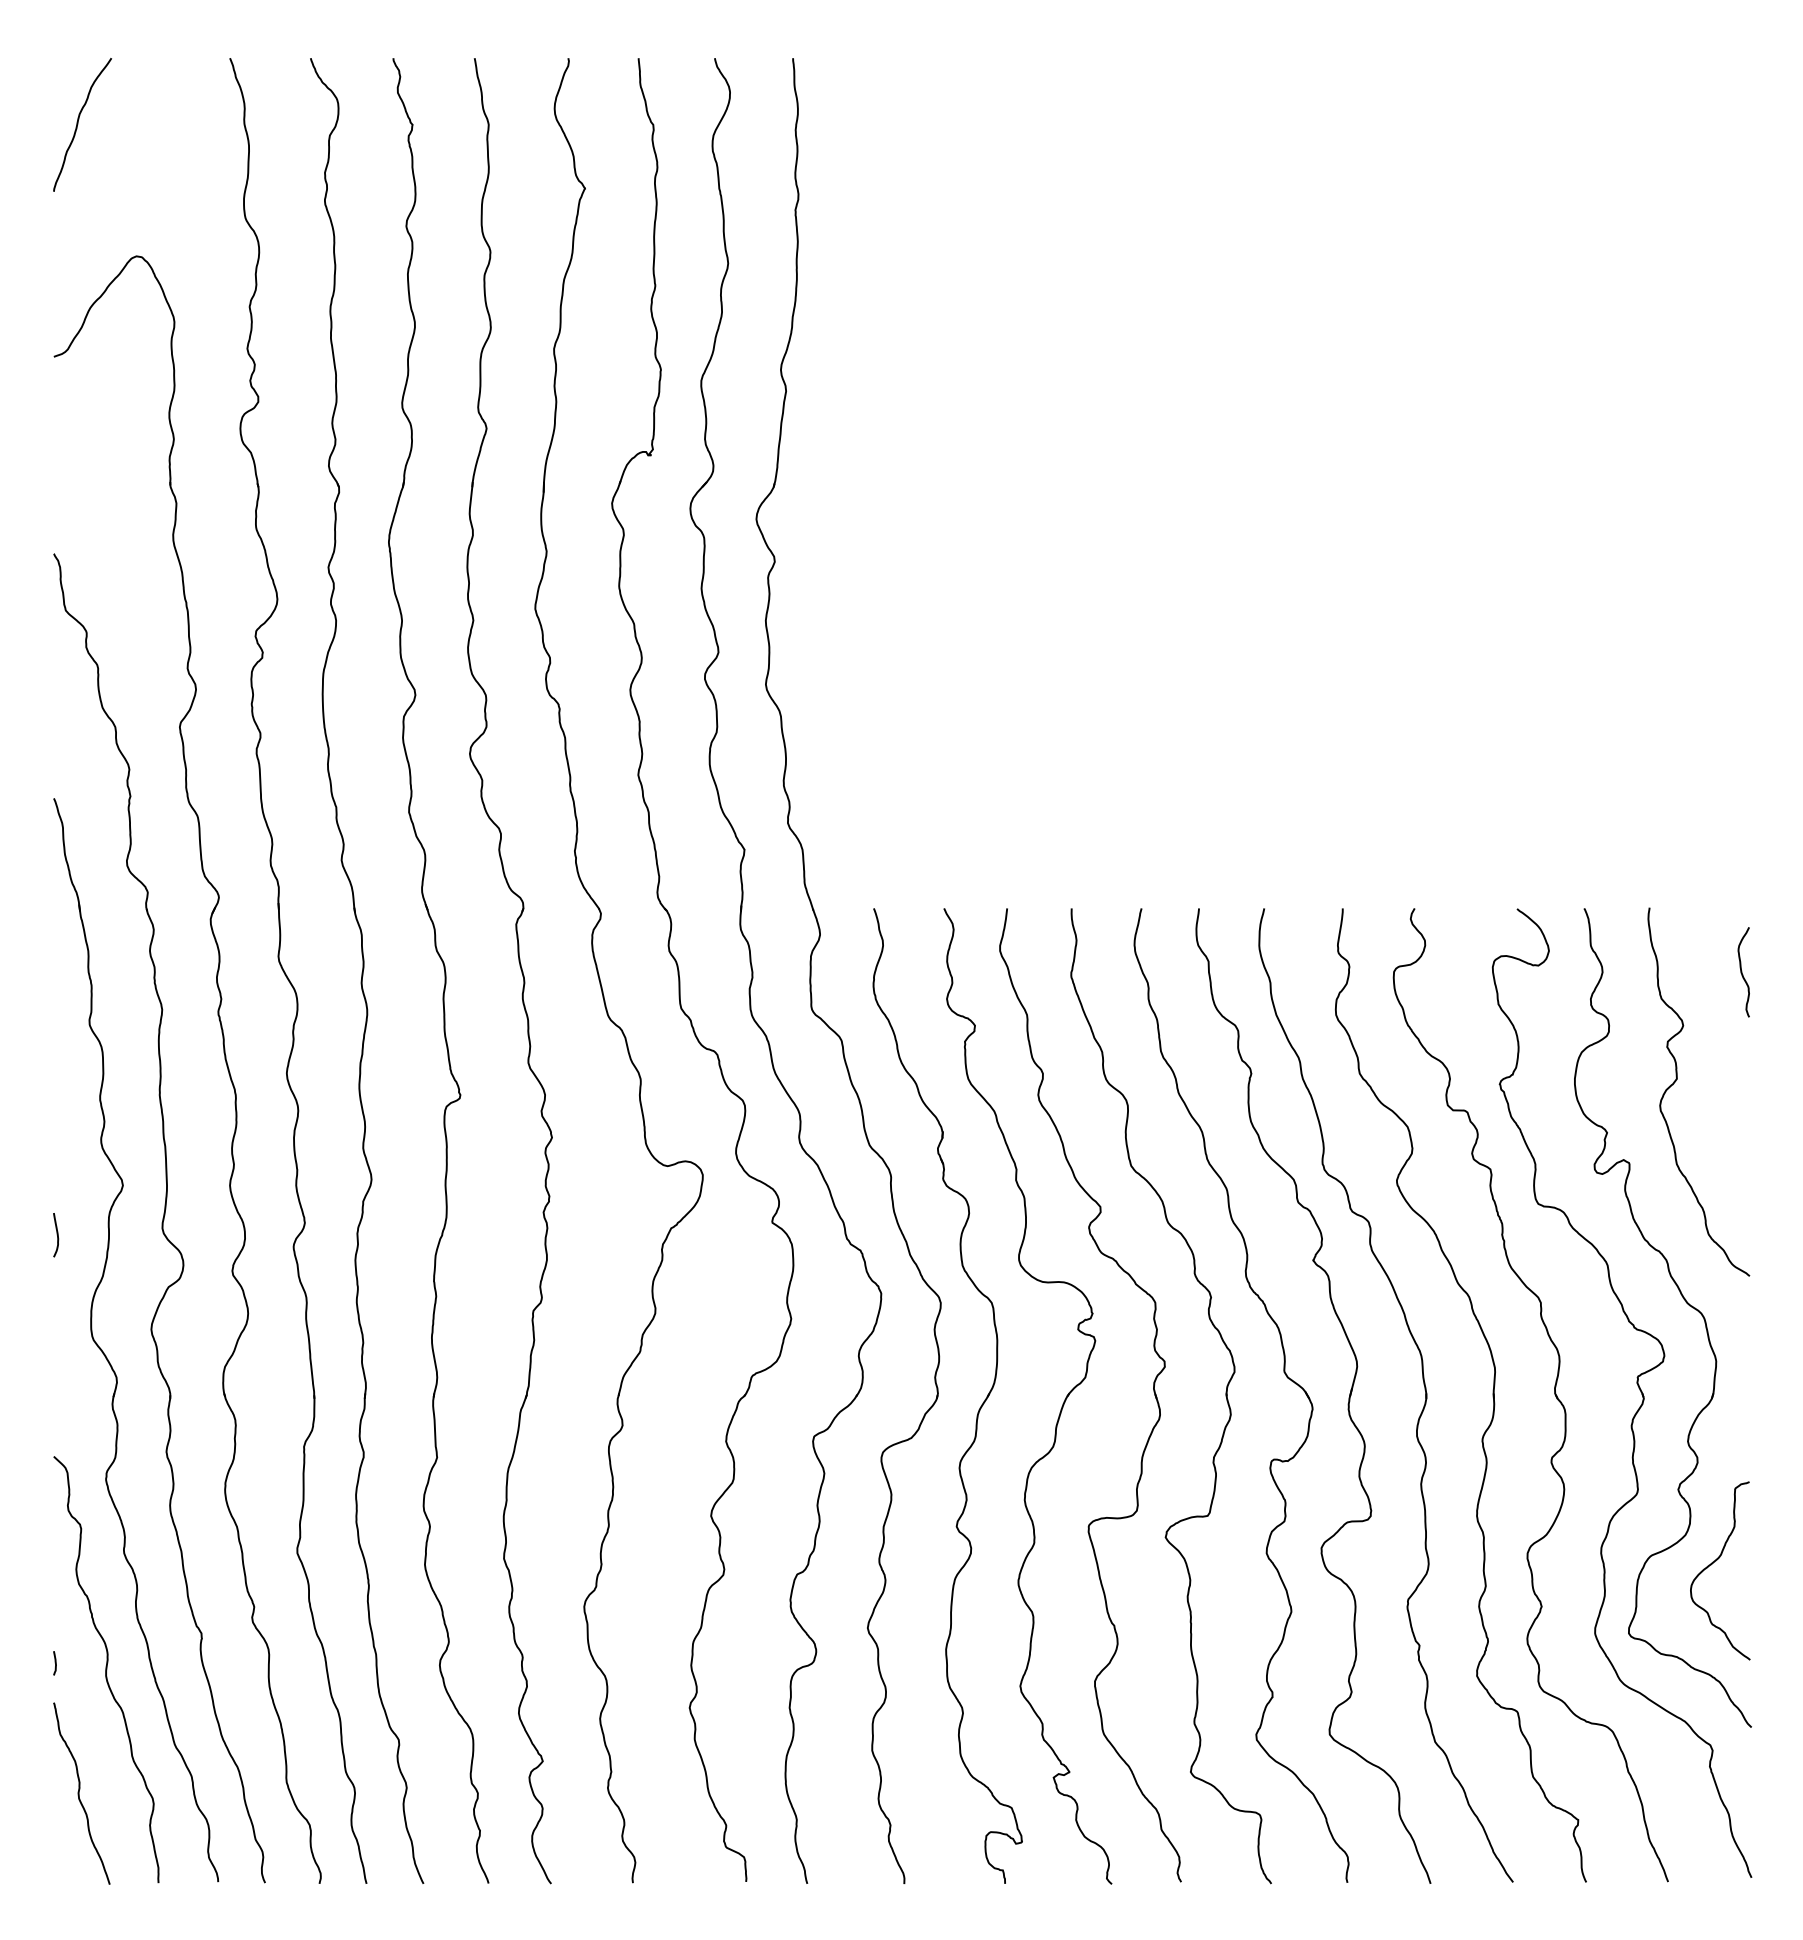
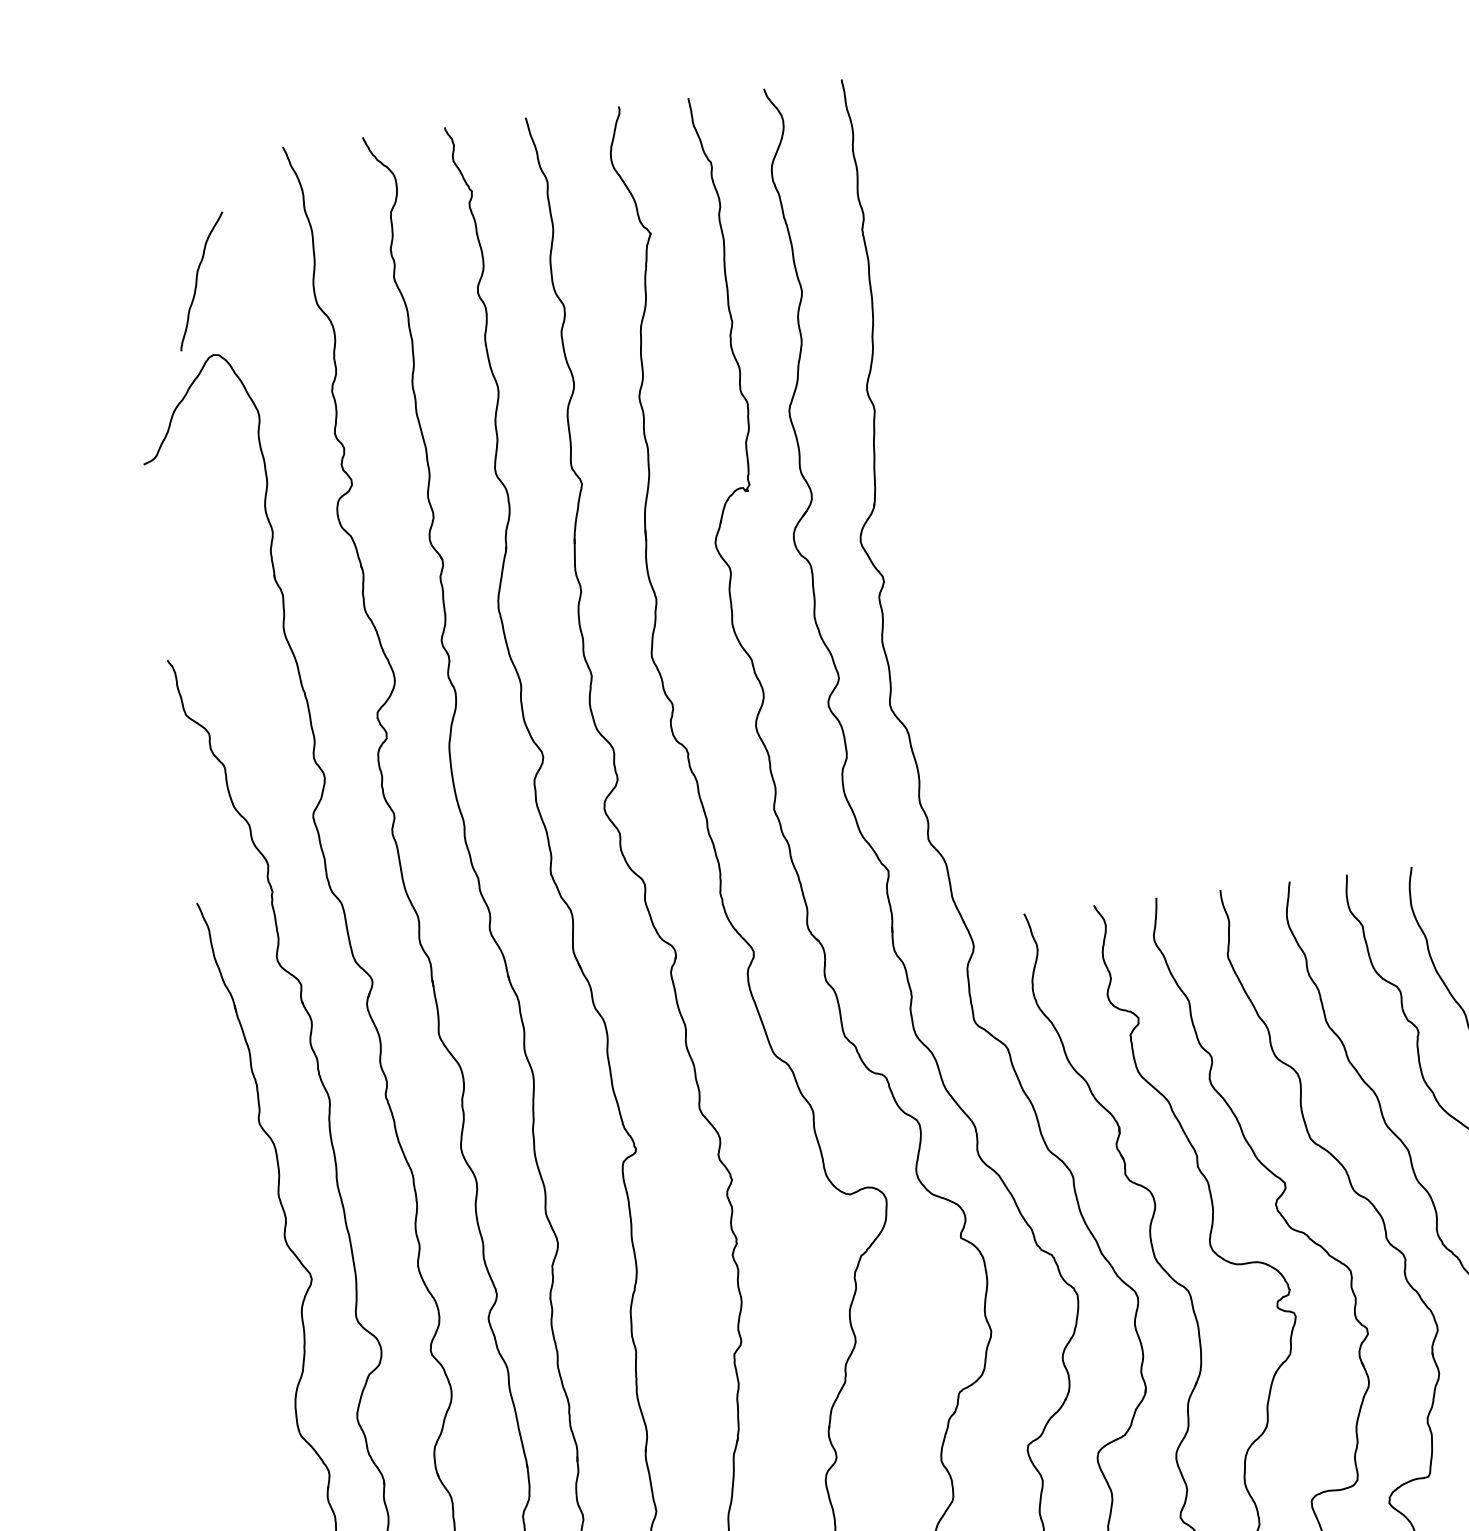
curve: (78, 124) -> (197, 281), moved
curve: (56, 1234) -> (251, 1335), removed

